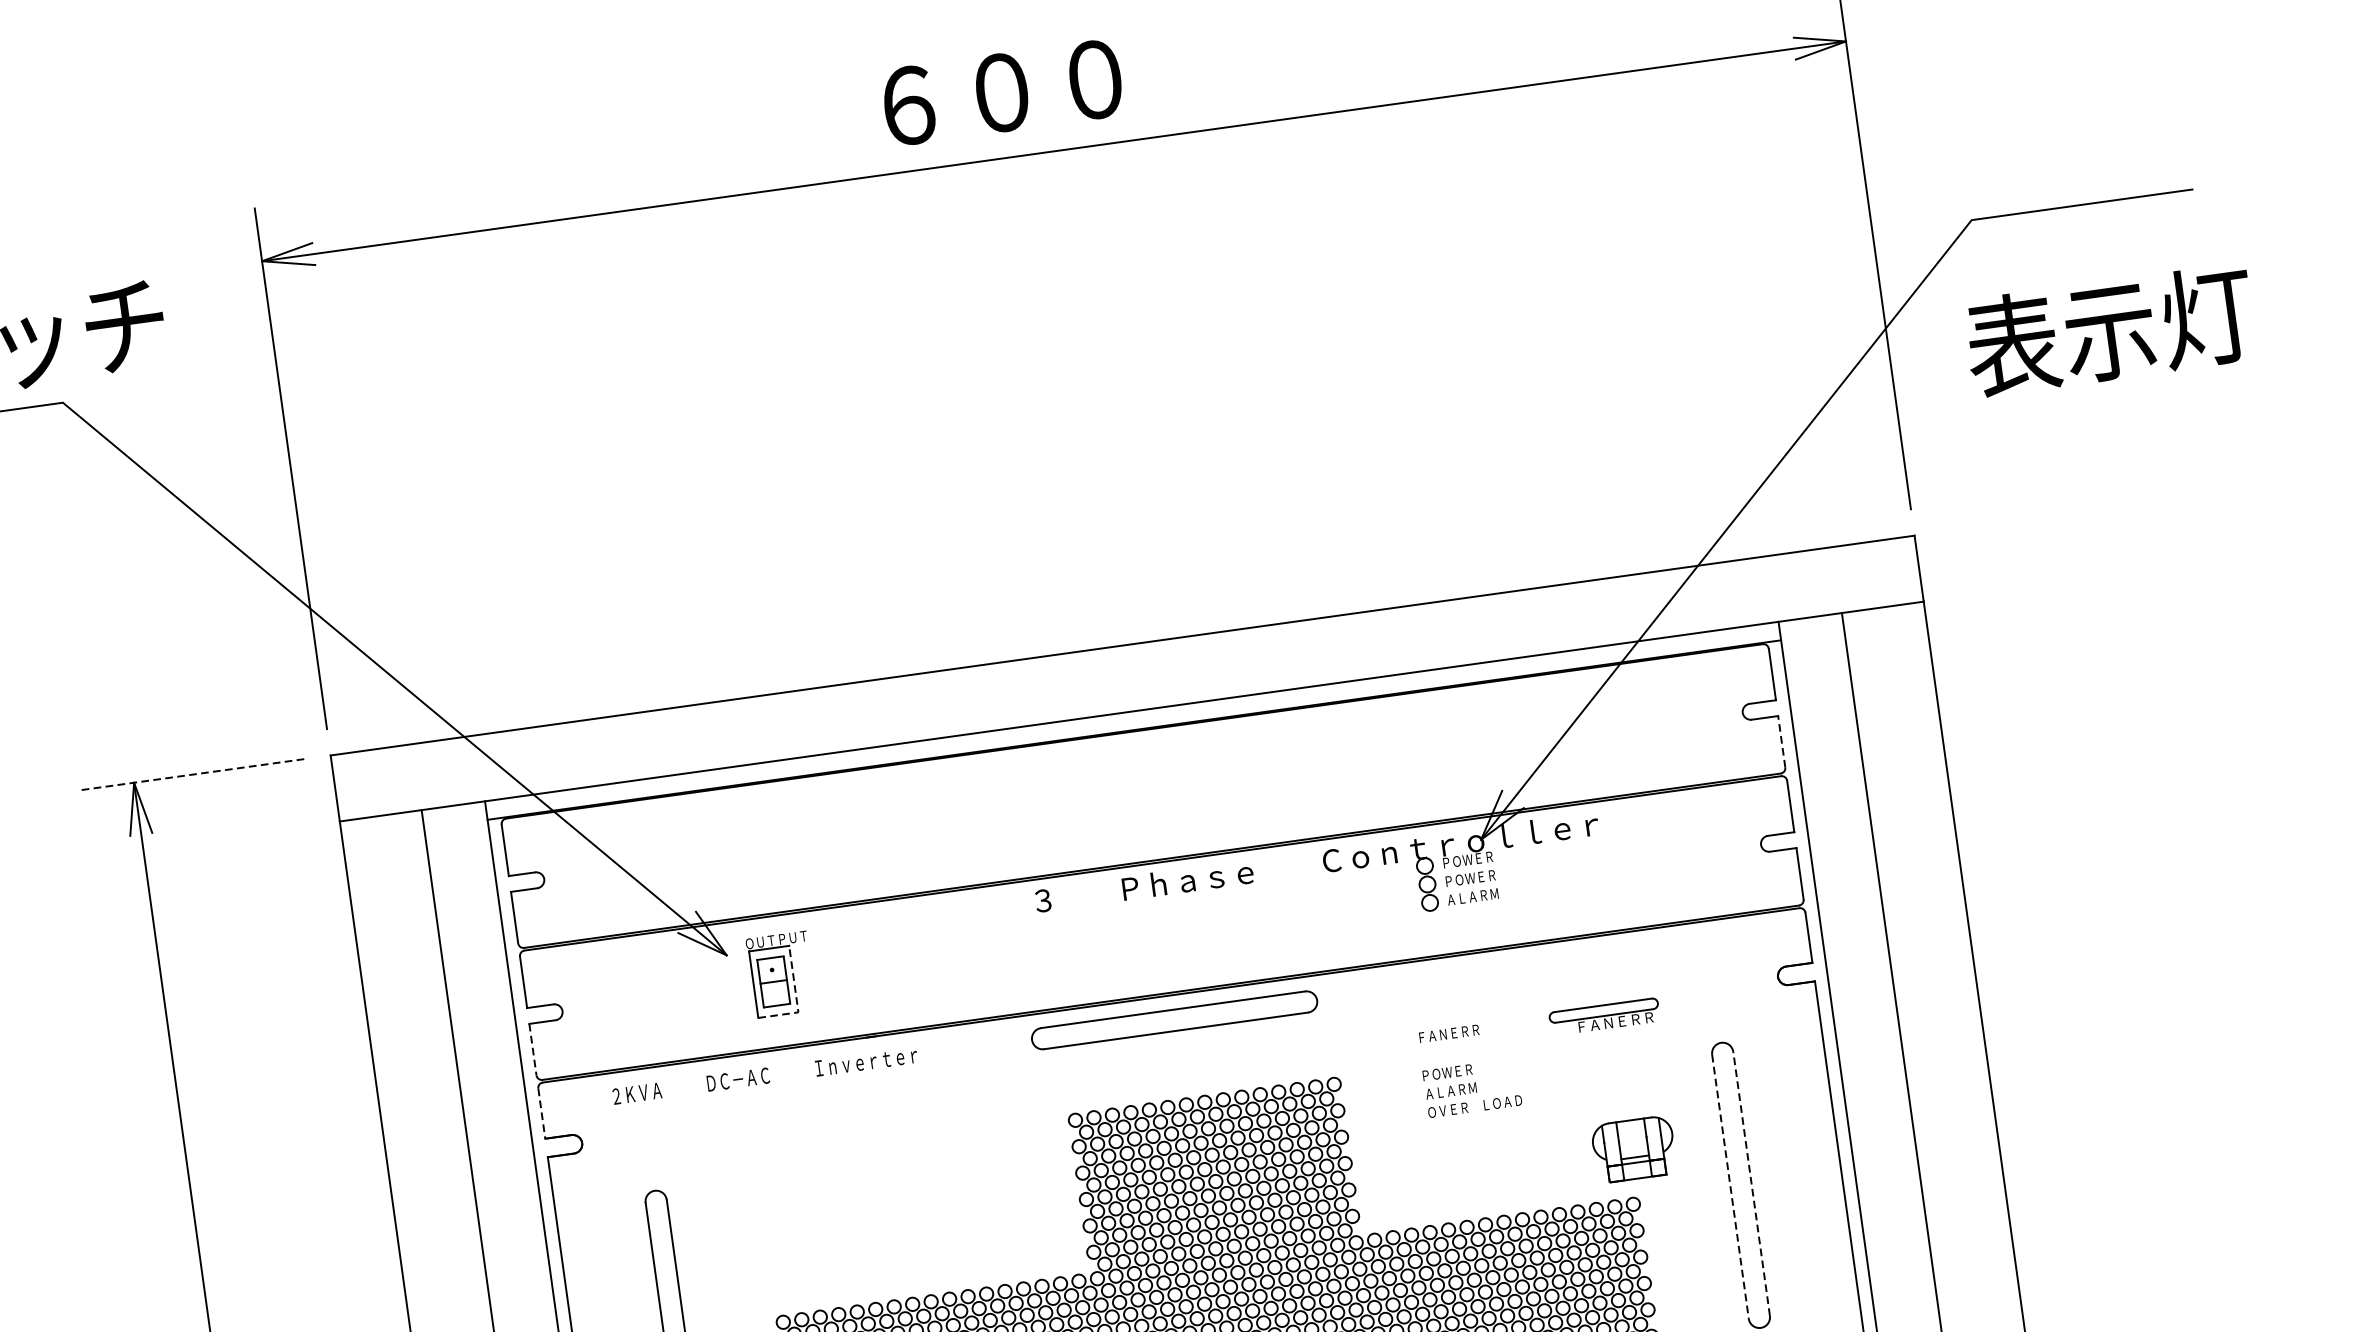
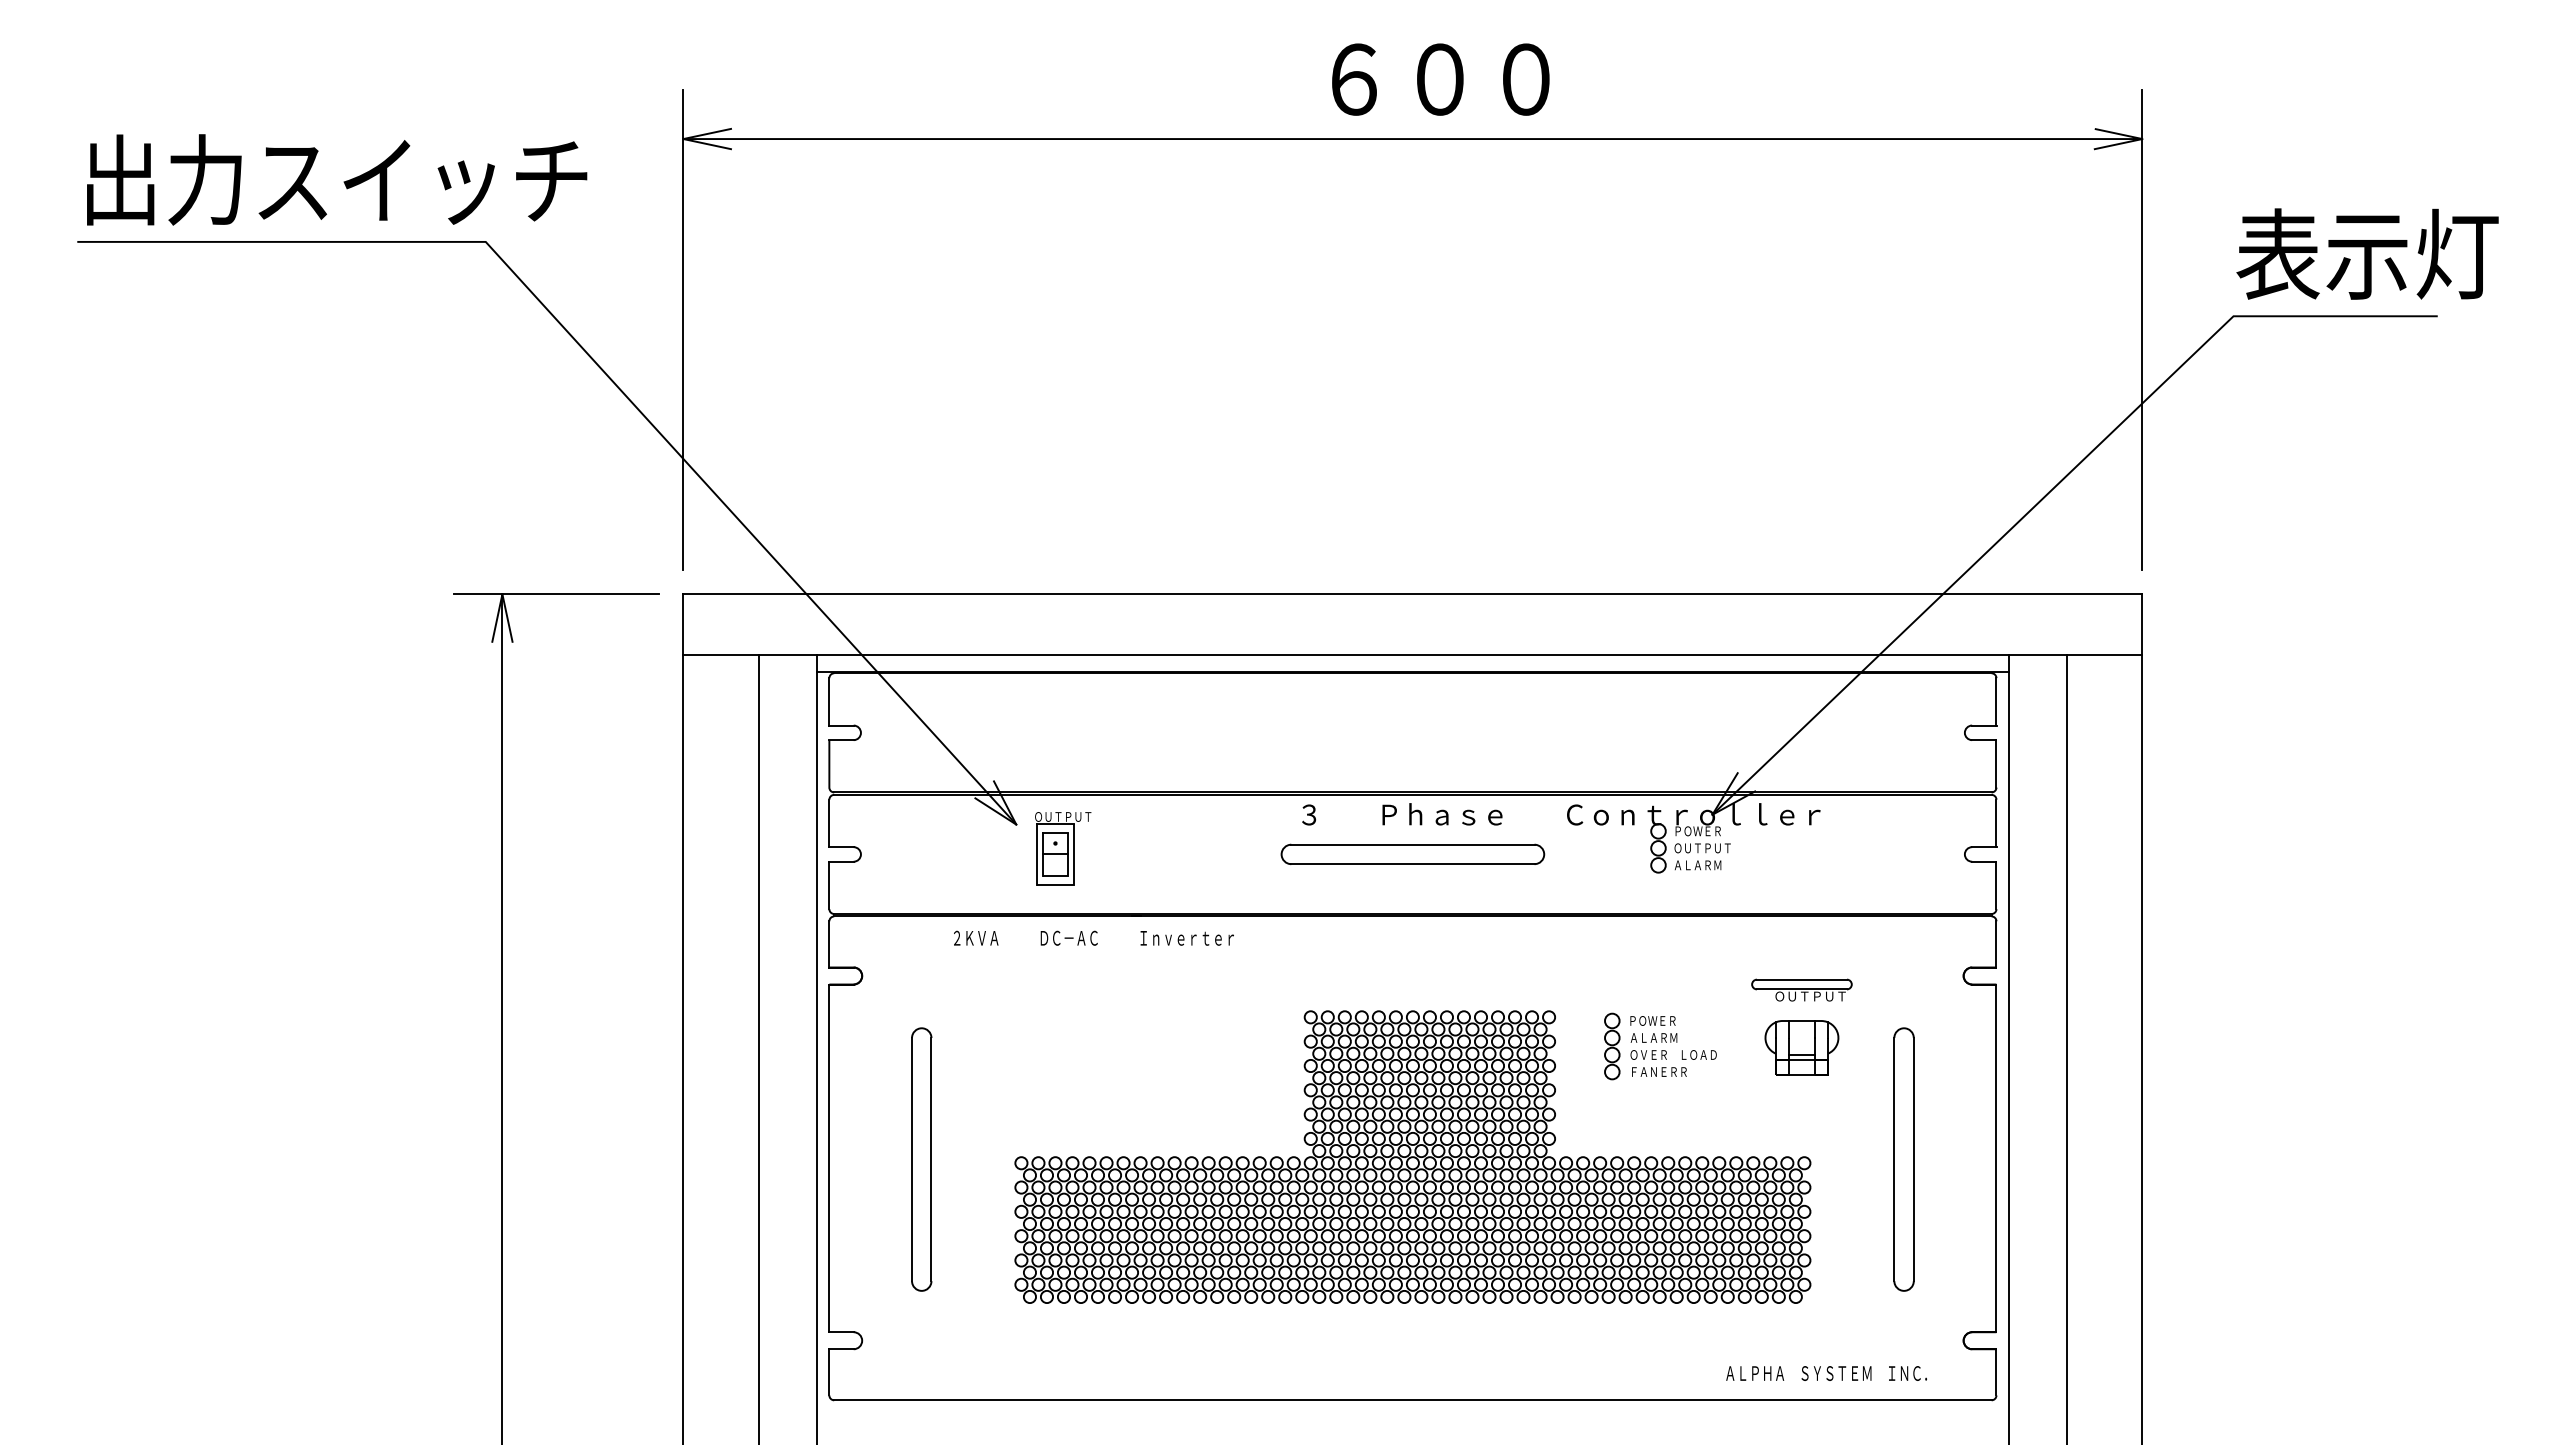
text: (1002, 92) -> (1440, 79), moved
text: (2109, 329) -> (2367, 253), moved
line: (1781, 741) -> (1996, 763), dashed -> solid
line: (192, 774) -> (556, 594), dashed -> solid
text: (1475, 877) -> (1702, 848), ＰＯＷＥＲ -> ＯＵＴＰＵＴ
line: (796, 999) -> (1073, 873), dashed -> solid
part: (1174, 1019) -> (1412, 853), moved
text: (1614, 1022) -> (1810, 996), ＦＡＮＥＲＲ -> ＯＵＴＰＵＴ
text: (1449, 1033) -> (1659, 1071), moved
line: (533, 1049) -> (829, 885), dashed -> solid
text: (764, 1075) -> (1093, 937), moved
part: (1407, 1106) -> (1612, 1046), added
line: (541, 1113) -> (829, 944), dashed -> solid
part: (1633, 1149) -> (1801, 1047), moved
line: (1751, 1183) -> (1913, 1159), dashed -> solid
line: (1730, 1186) -> (1894, 1159), dashed -> solid

